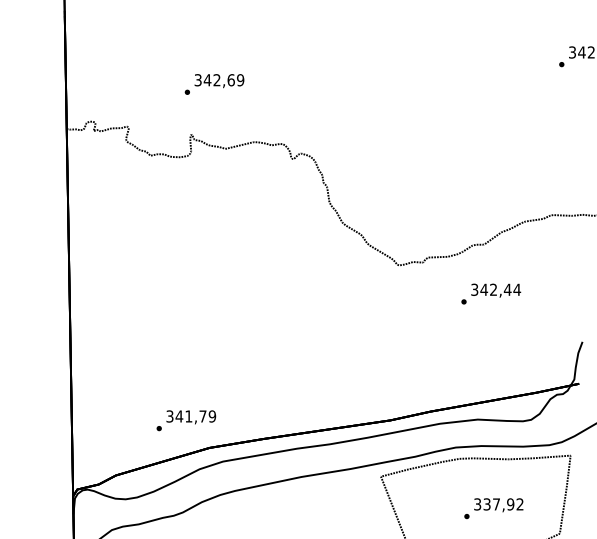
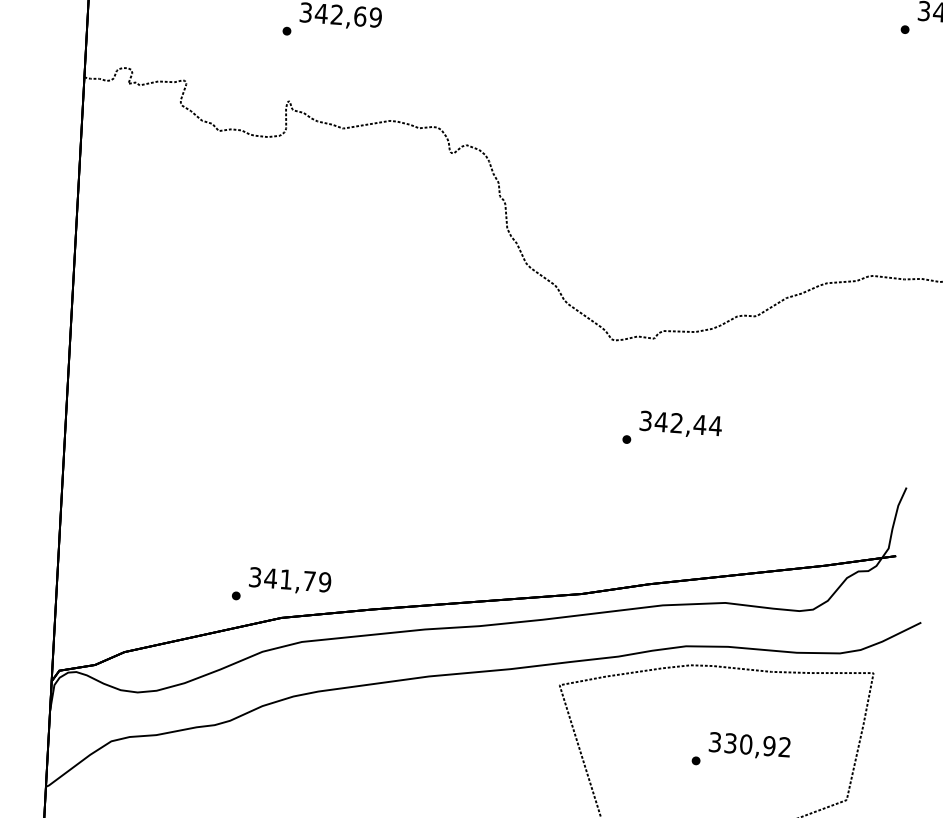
text: (491, 293) -> (672, 428), moved
text: (186, 420) -> (281, 585), moved
text: (496, 504) -> (746, 744), 337,92 -> 330,92

